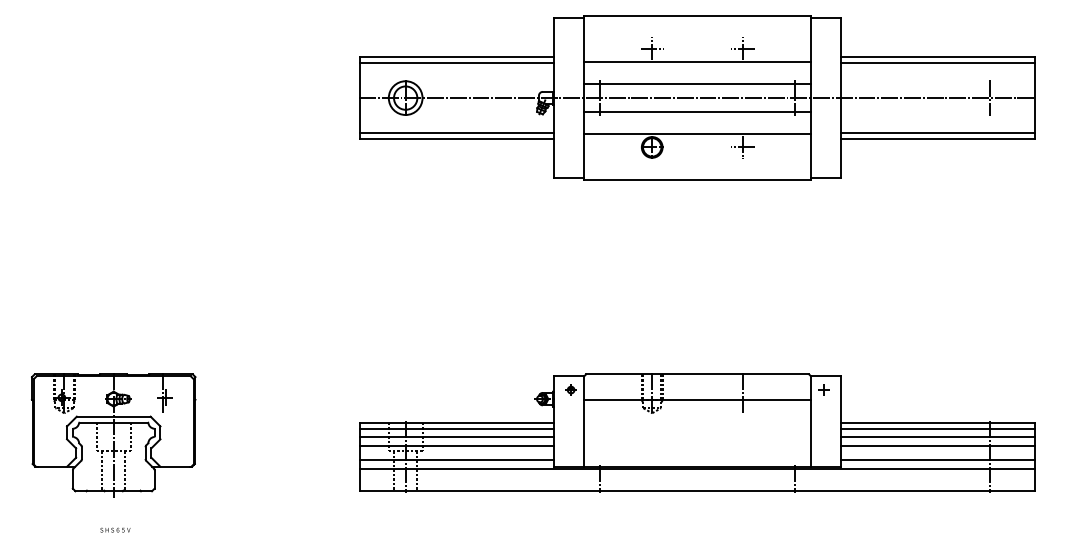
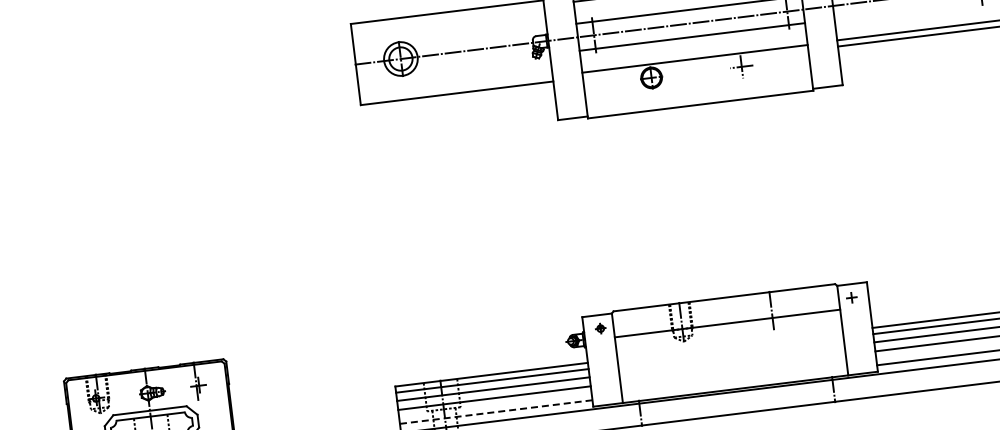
line: (457, 63) -> (448, 18), removed
line: (457, 132) -> (456, 86), removed
line: (457, 460) -> (496, 412), solid -> dashed

